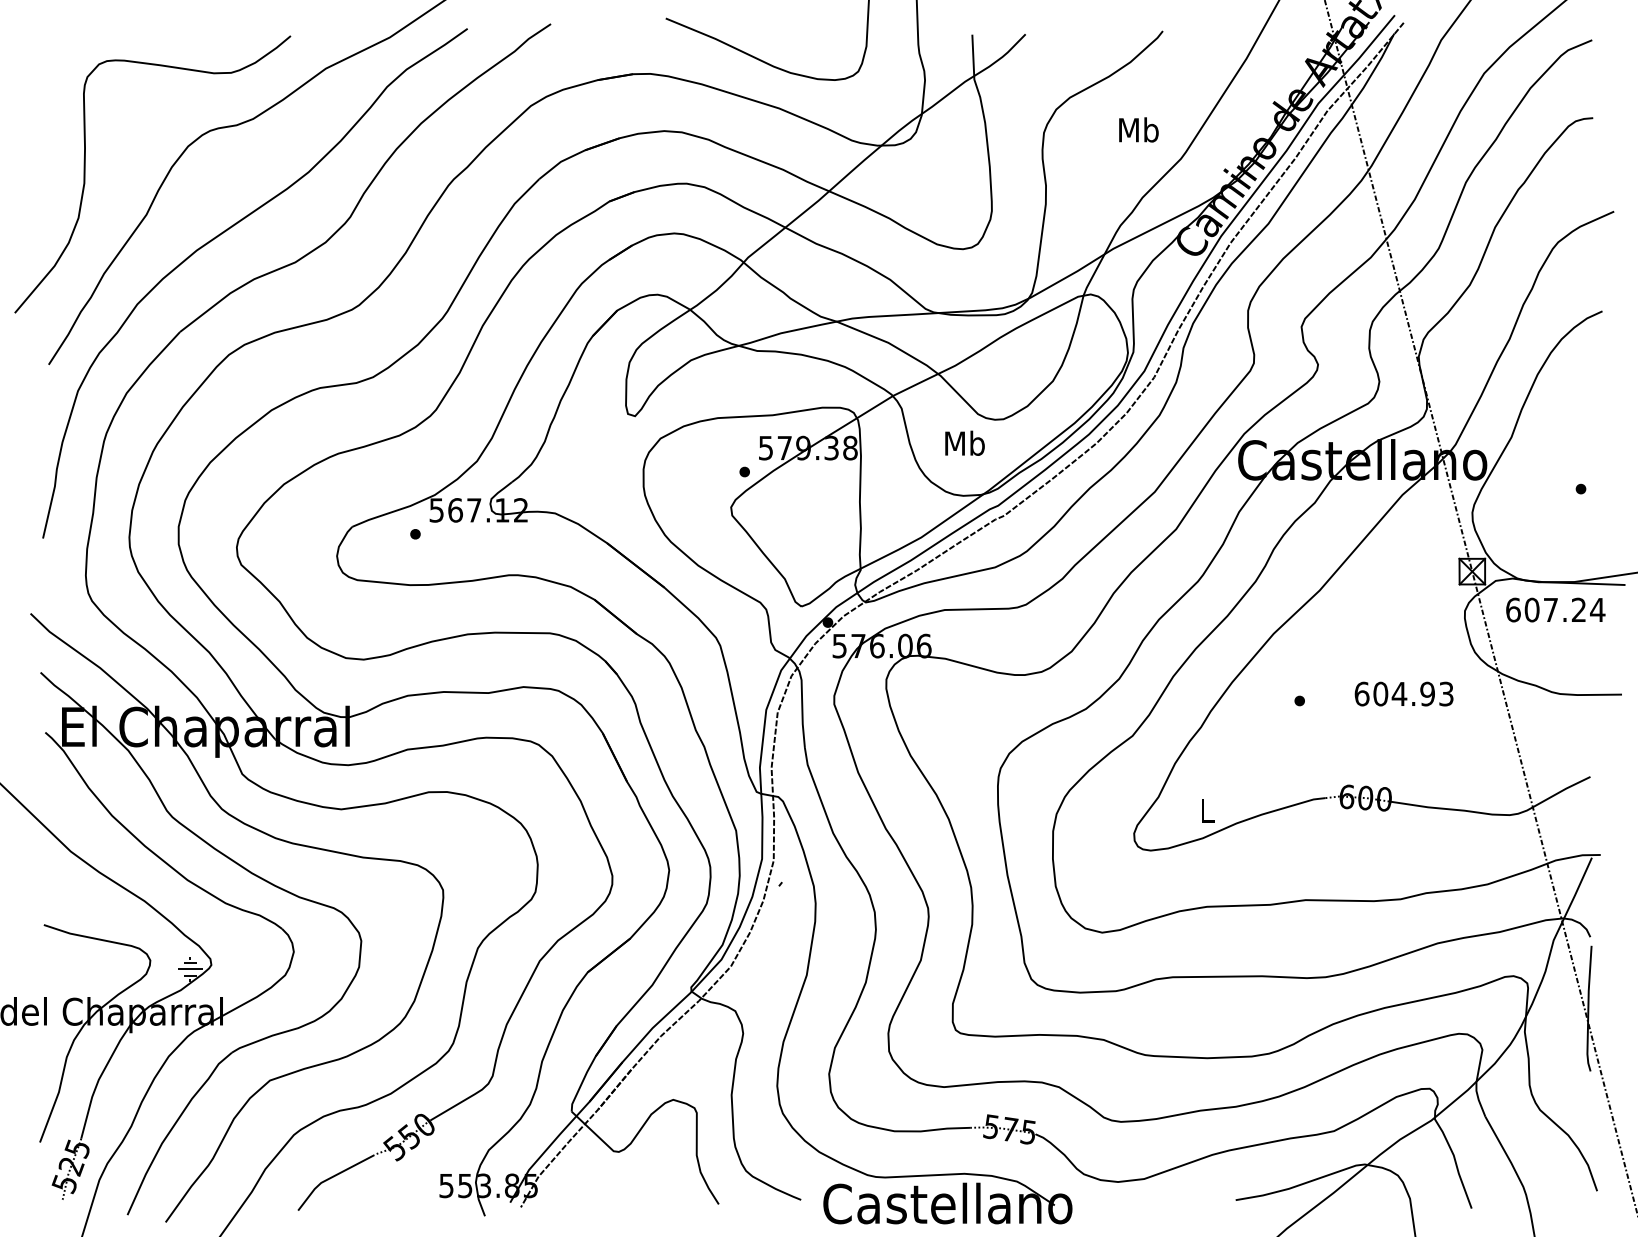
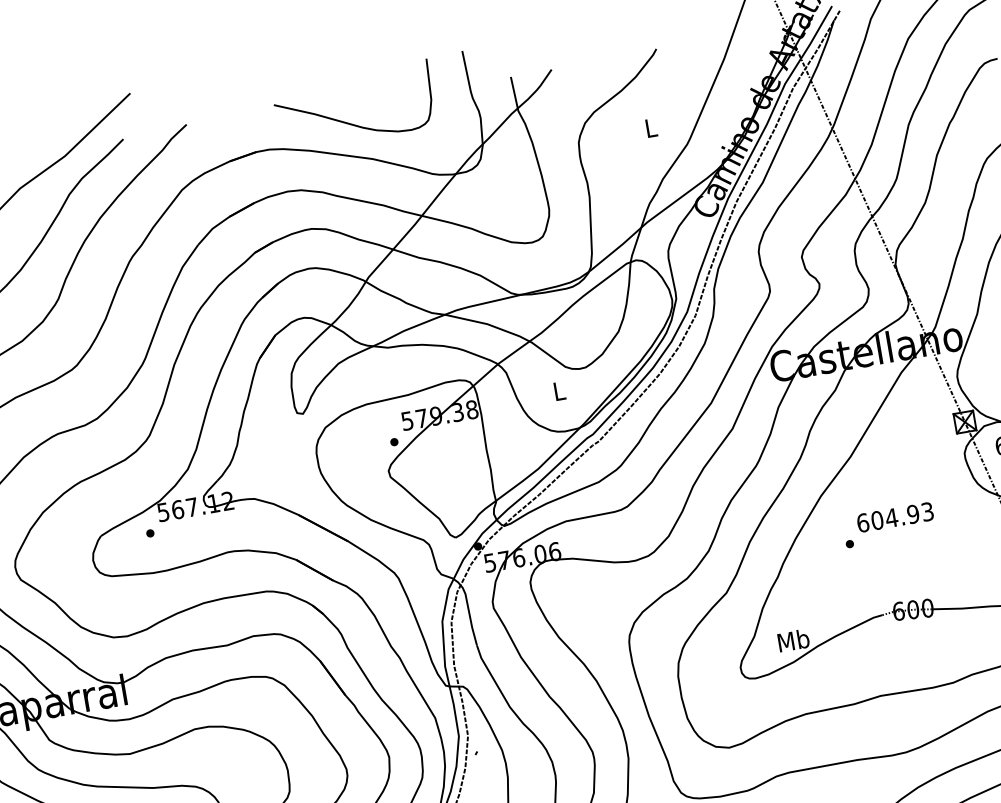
text: (1138, 129) -> (650, 127), Mb -> L
text: (964, 442) -> (558, 390), Mb -> L
text: (1403, 693) -> (894, 517), moved
text: (1207, 810) -> (793, 640), L -> Mb

